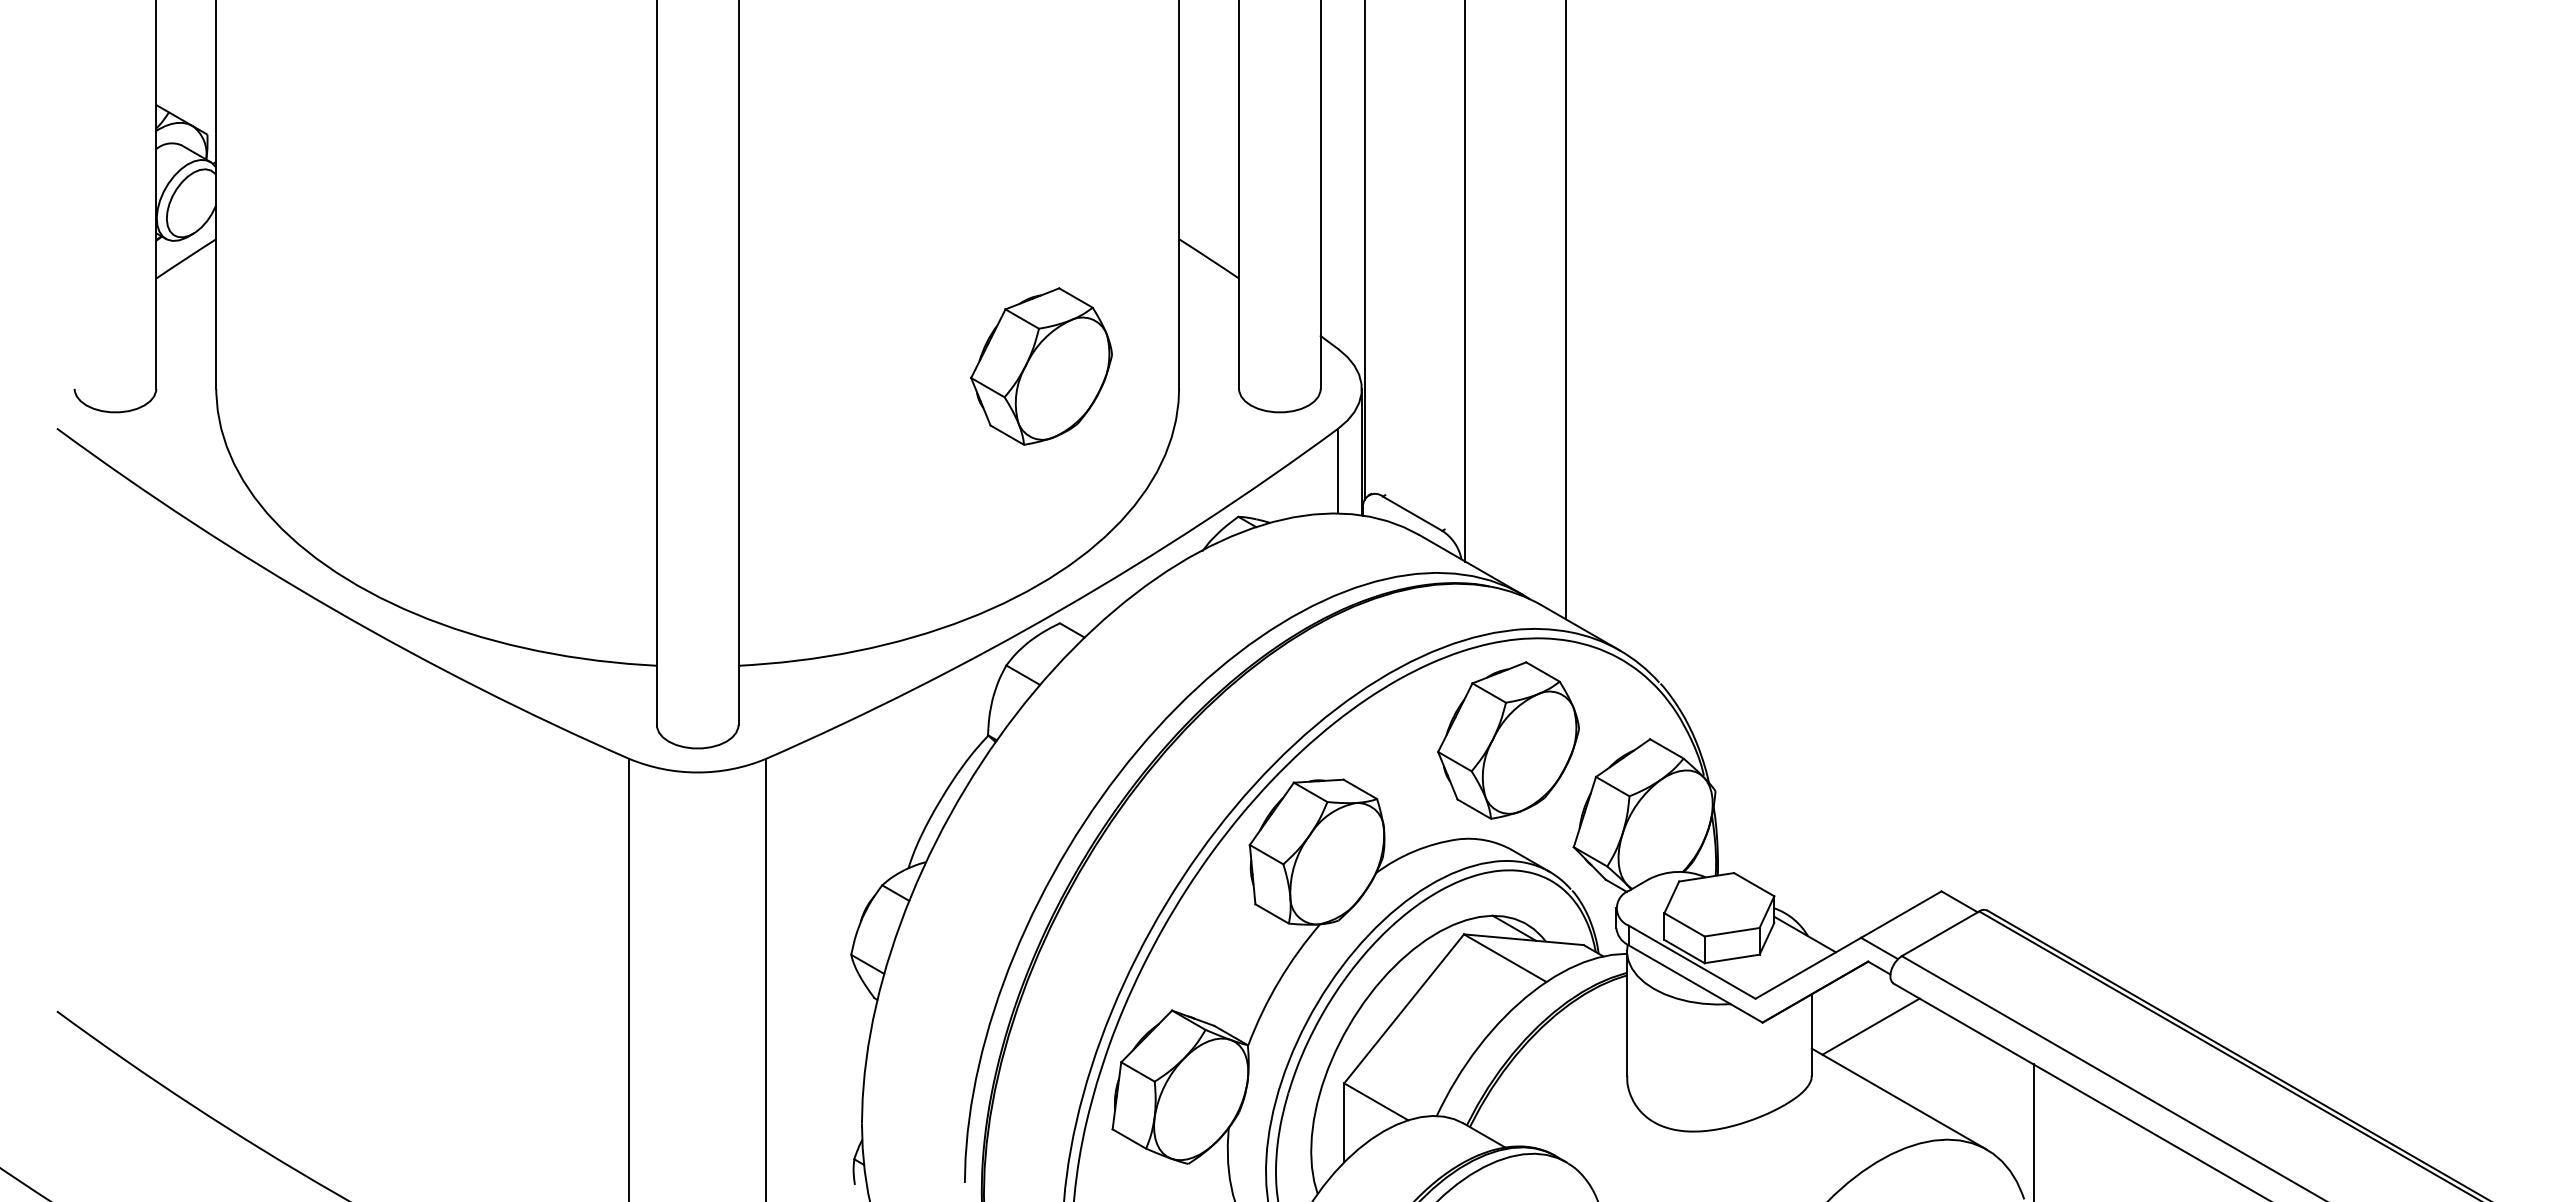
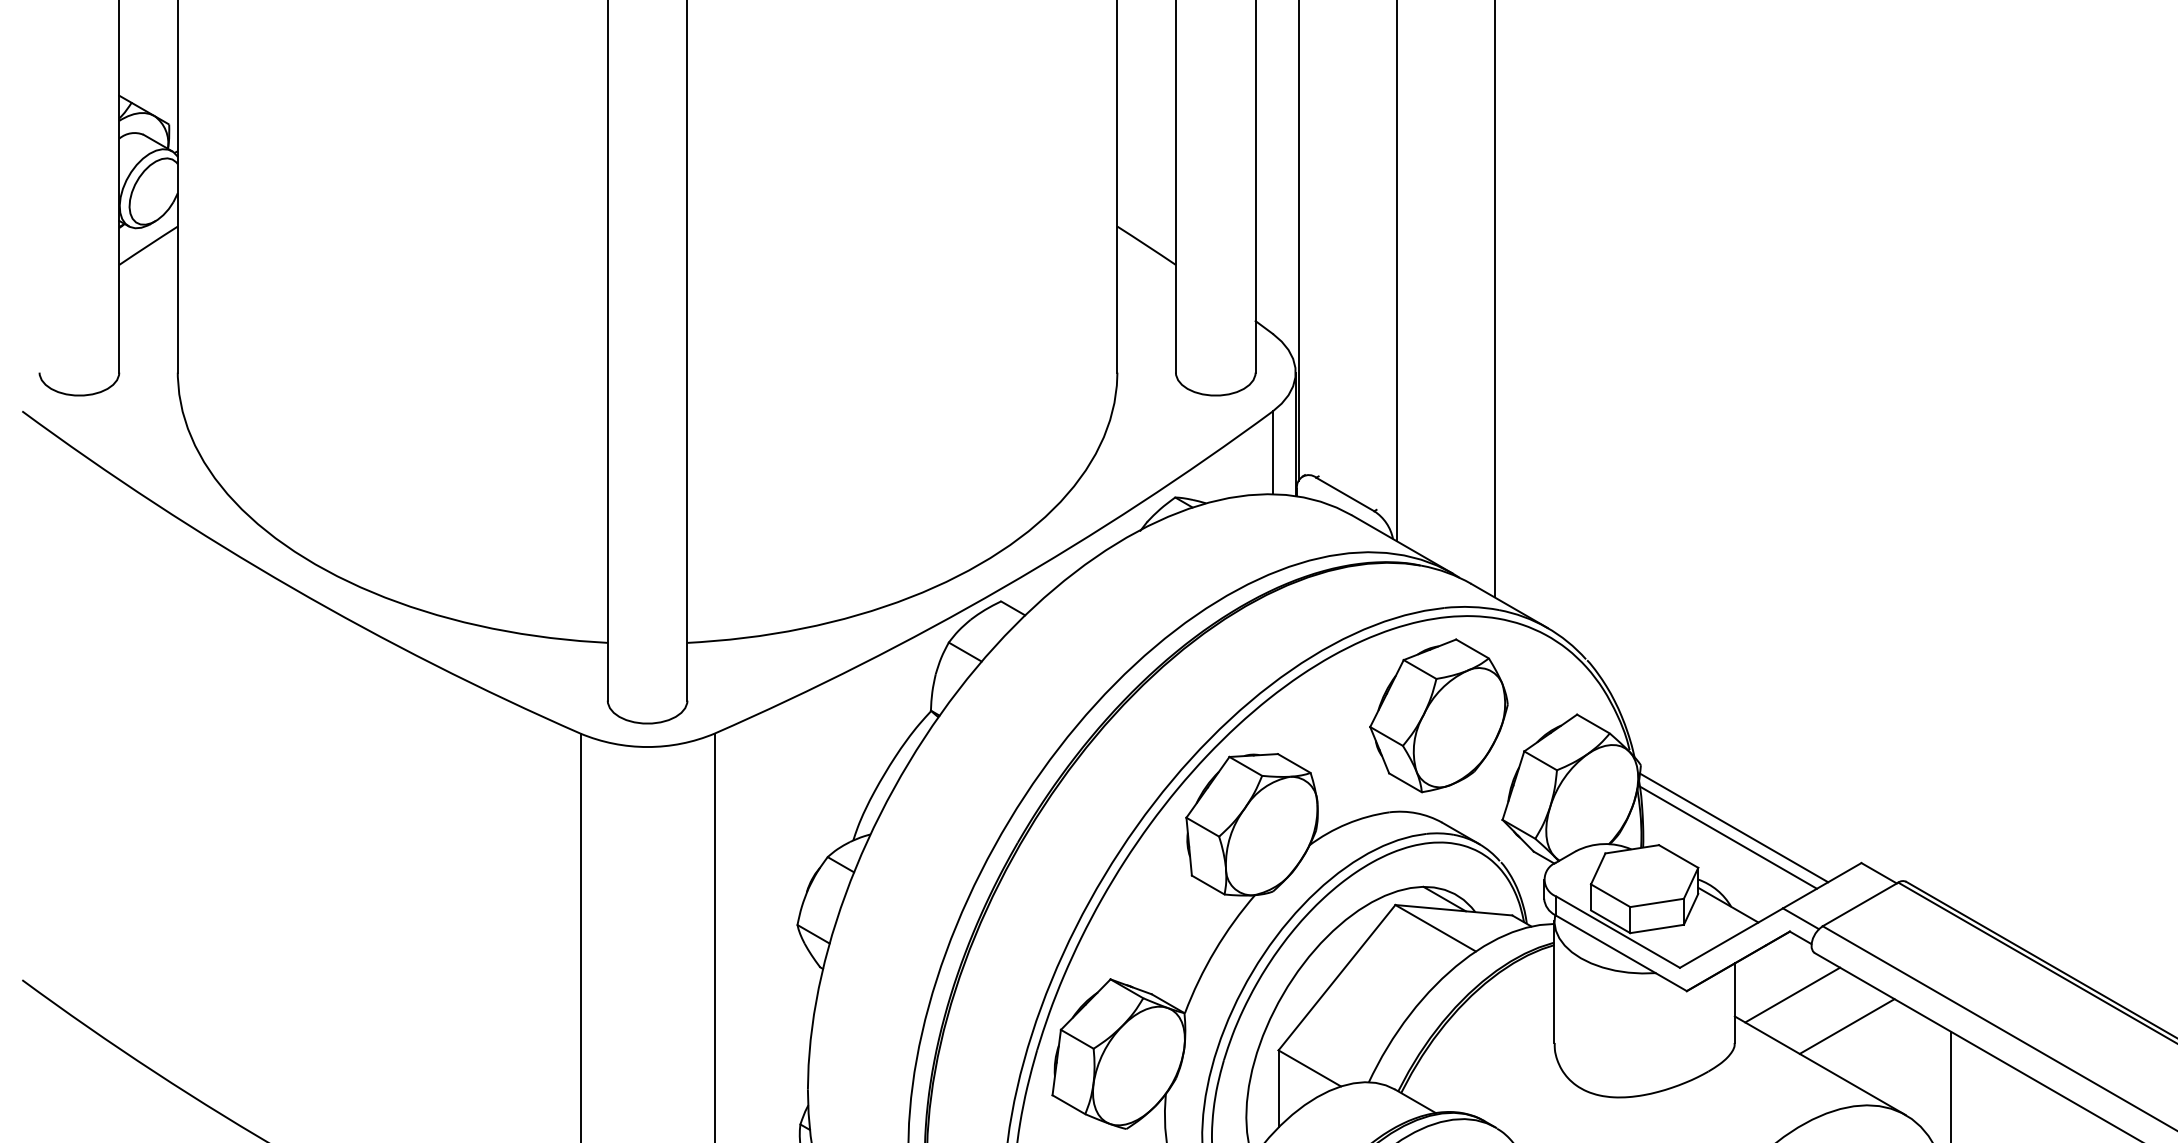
part: (1041, 366) -> (983, 350), removed
line: (1810, 855) -> (1733, 828), added
line: (1804, 865) -> (1727, 837), added
line: (1926, 1058) -> (1846, 1026), added

